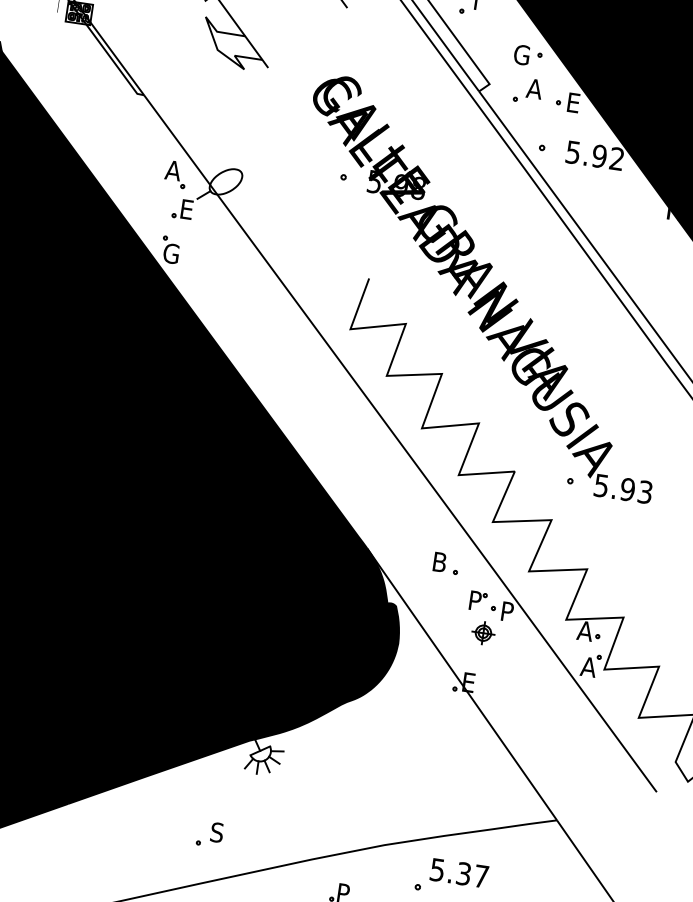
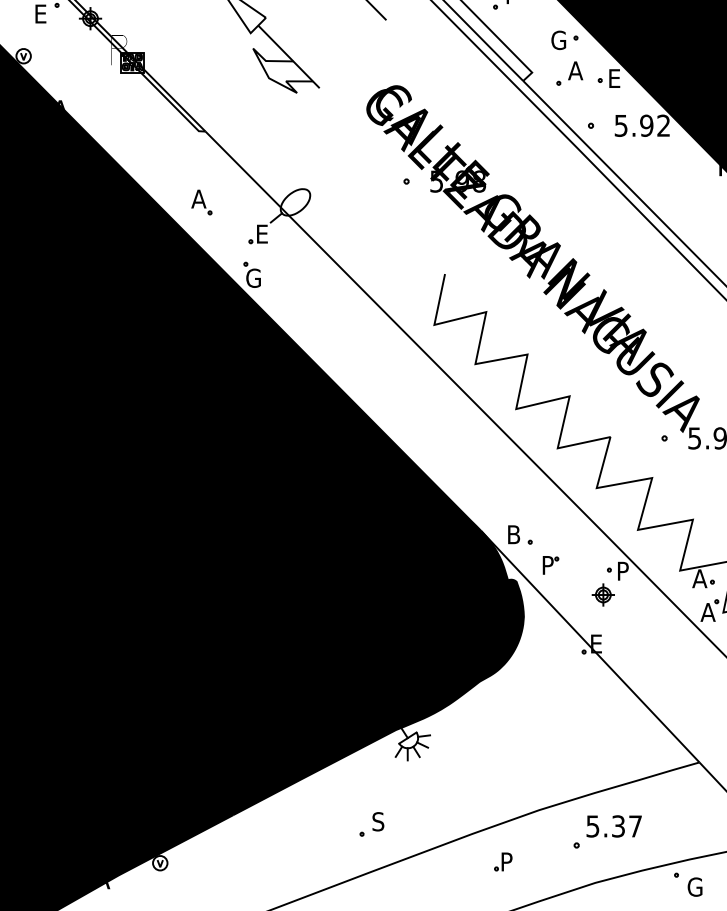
part: (175, 174) -> (201, 202), moved
part: (446, 563) -> (520, 534), moved
part: (477, 601) -> (550, 565), moved

